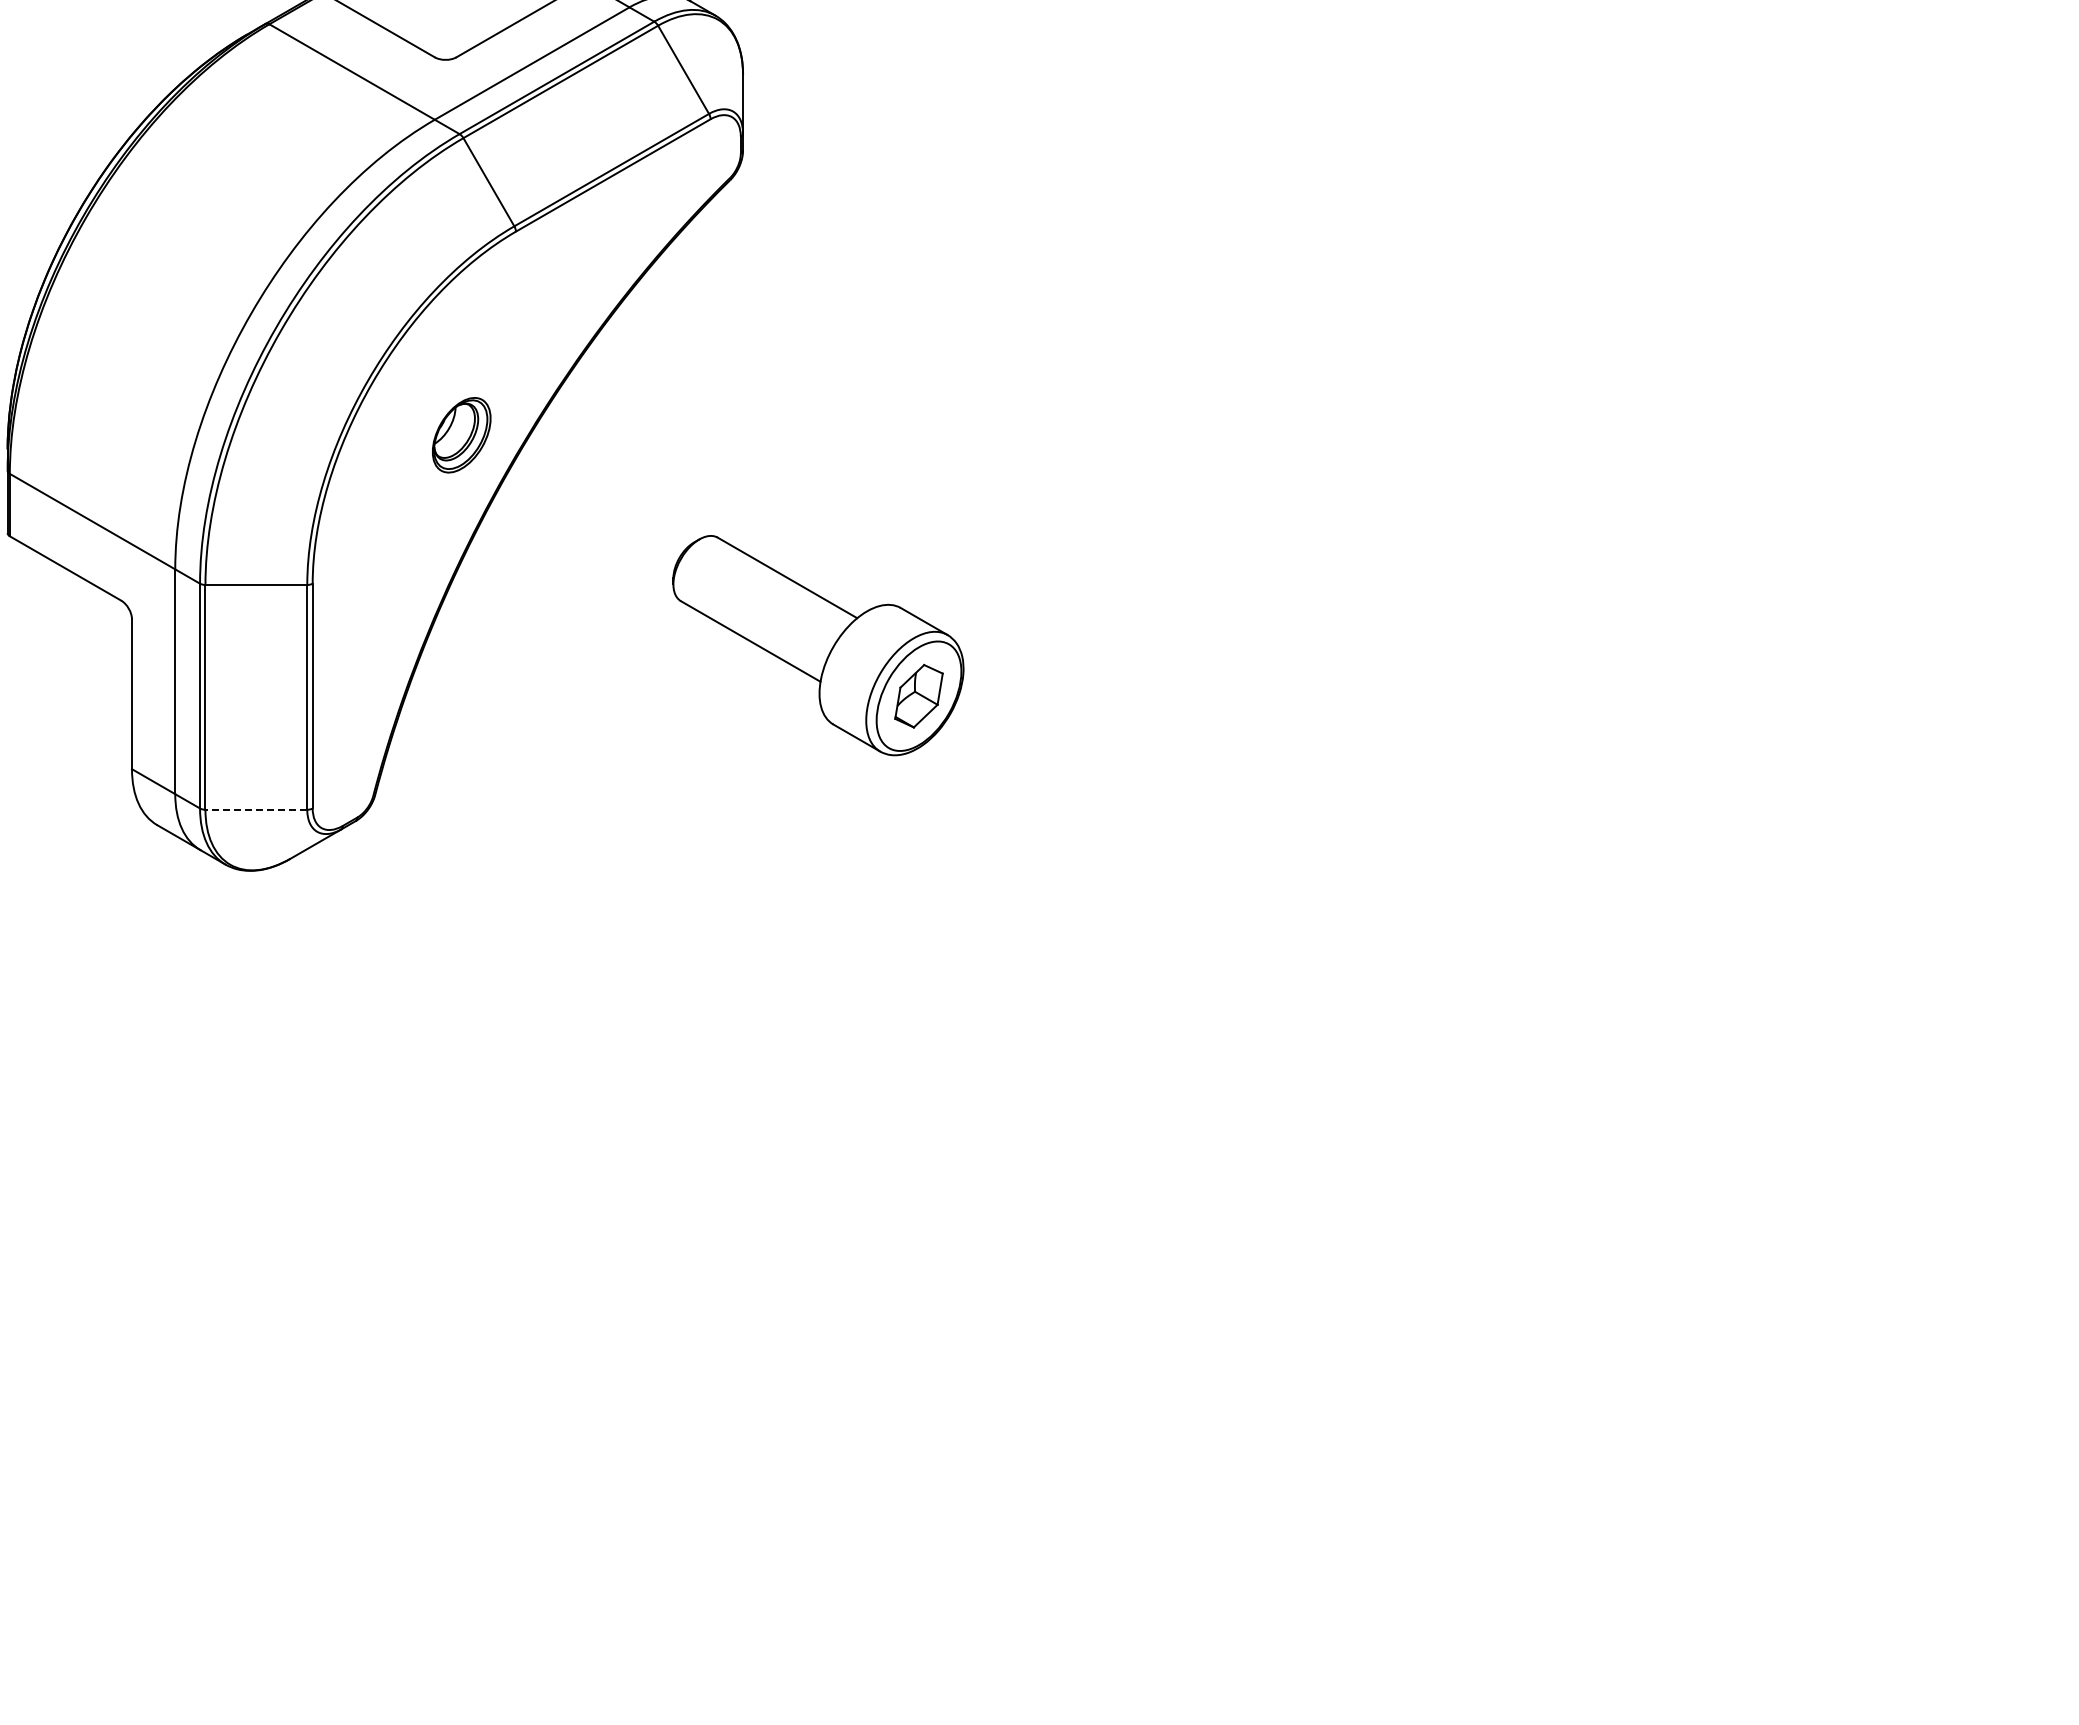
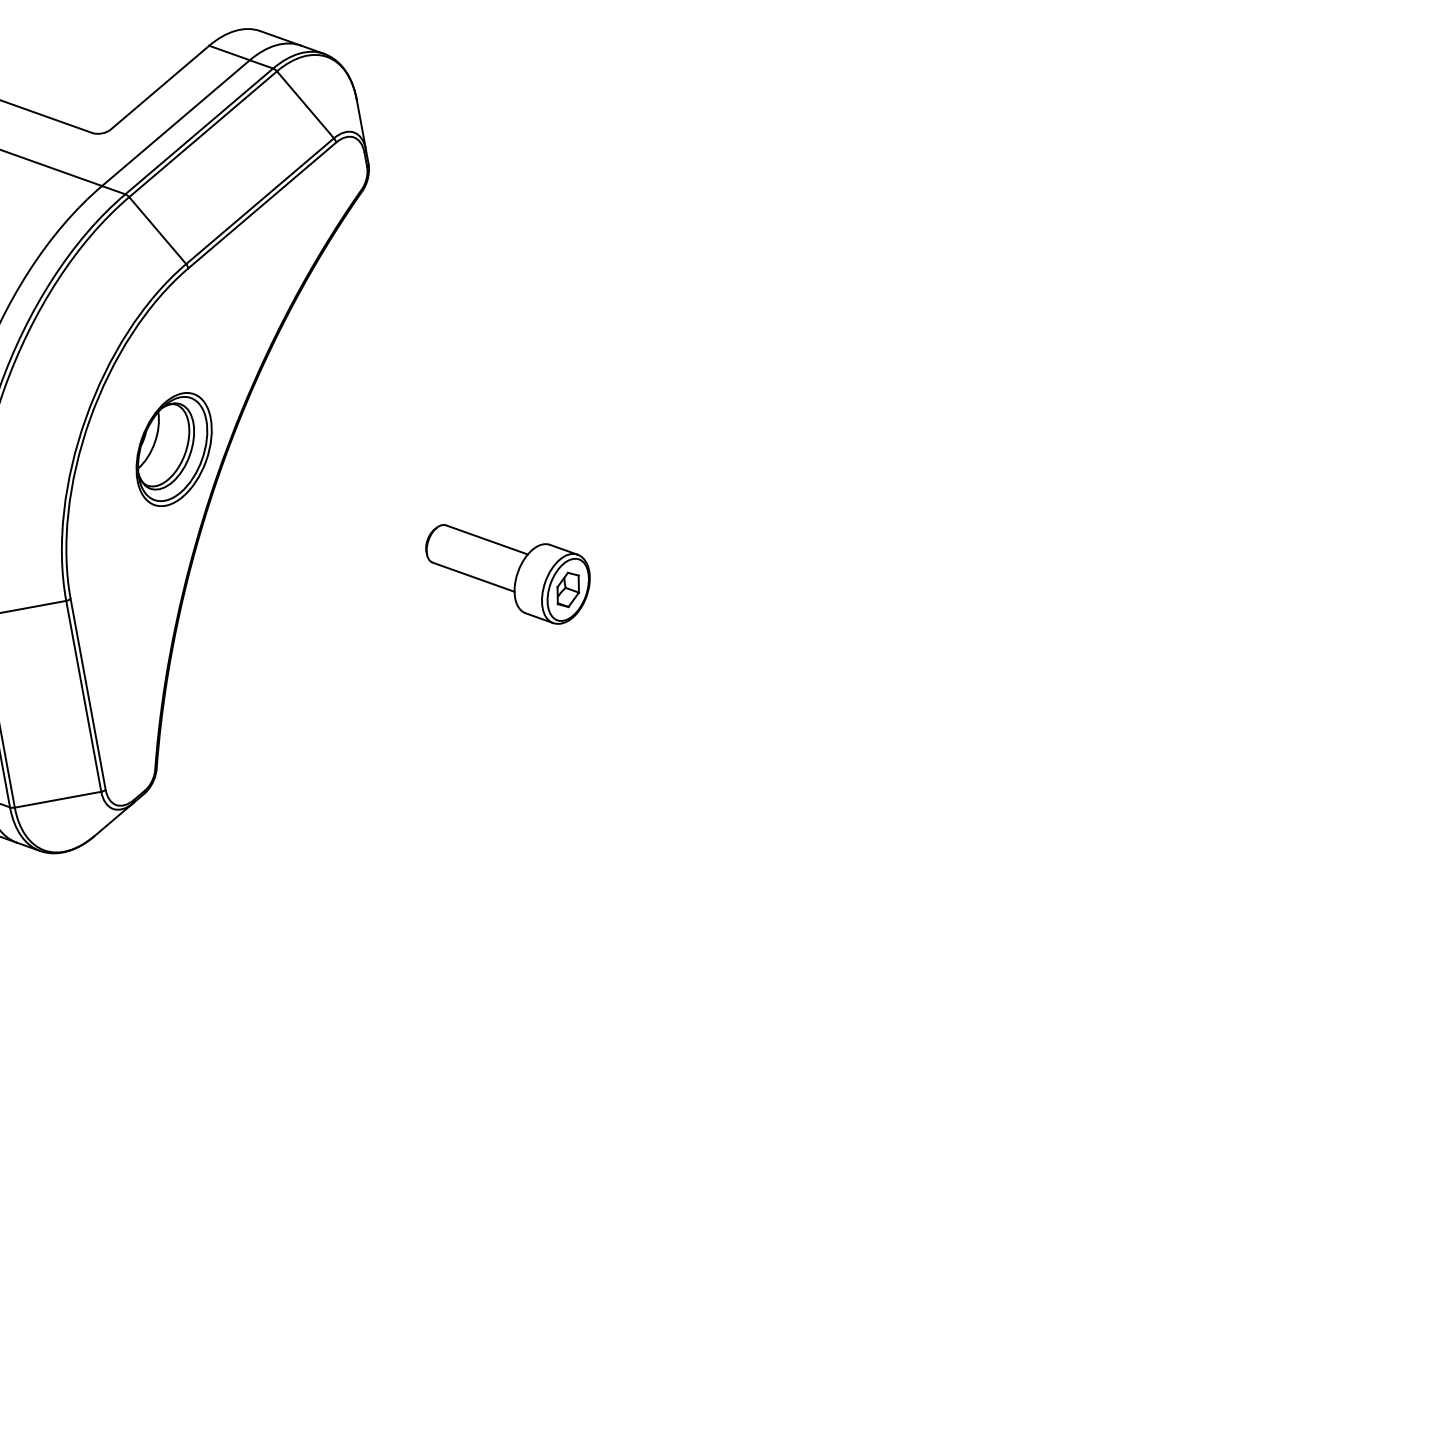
part: (461, 435) -> (173, 449), size x1.67
part: (818, 645) -> (509, 572), size x0.62
line: (256, 809) -> (58, 799), dashed -> solid

